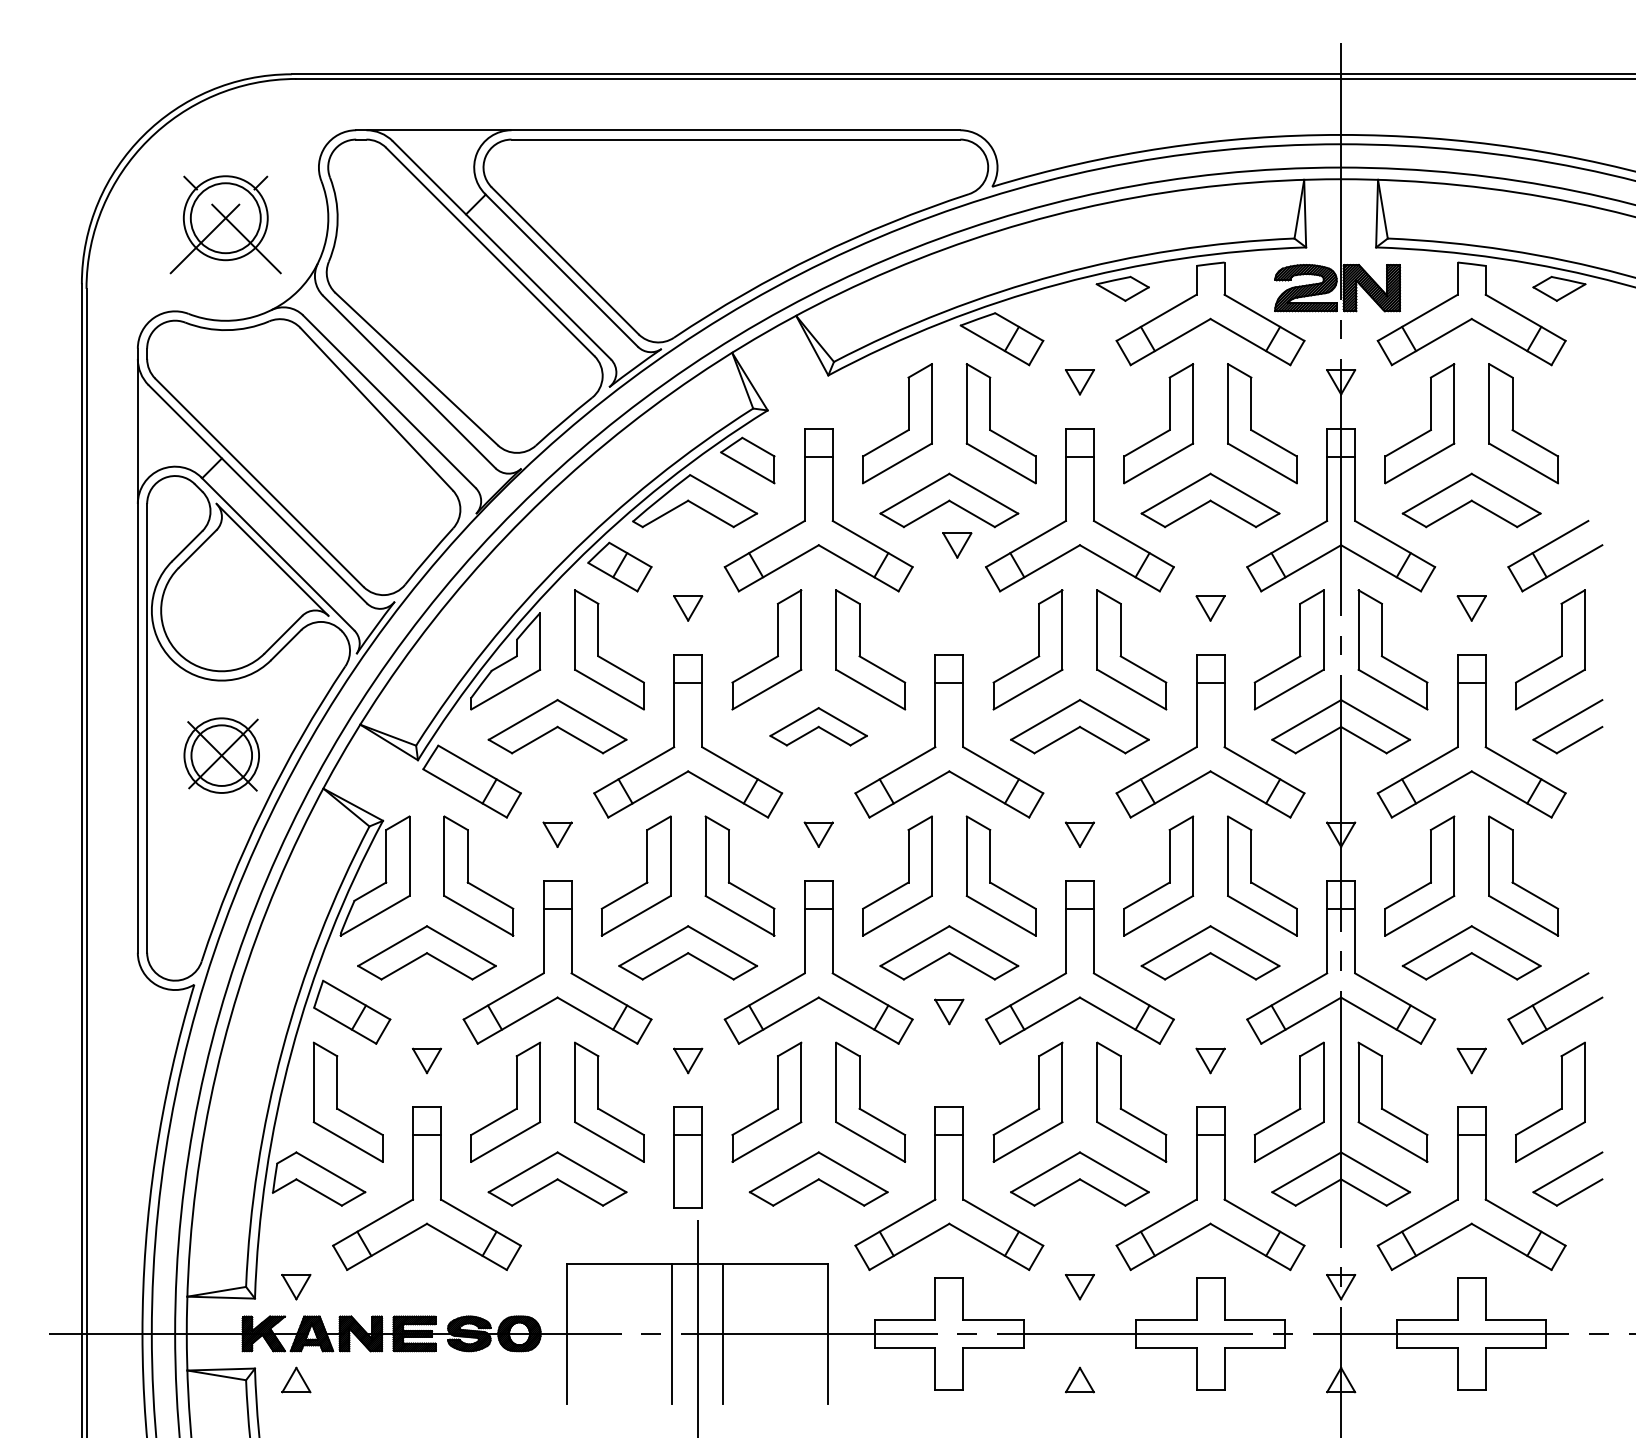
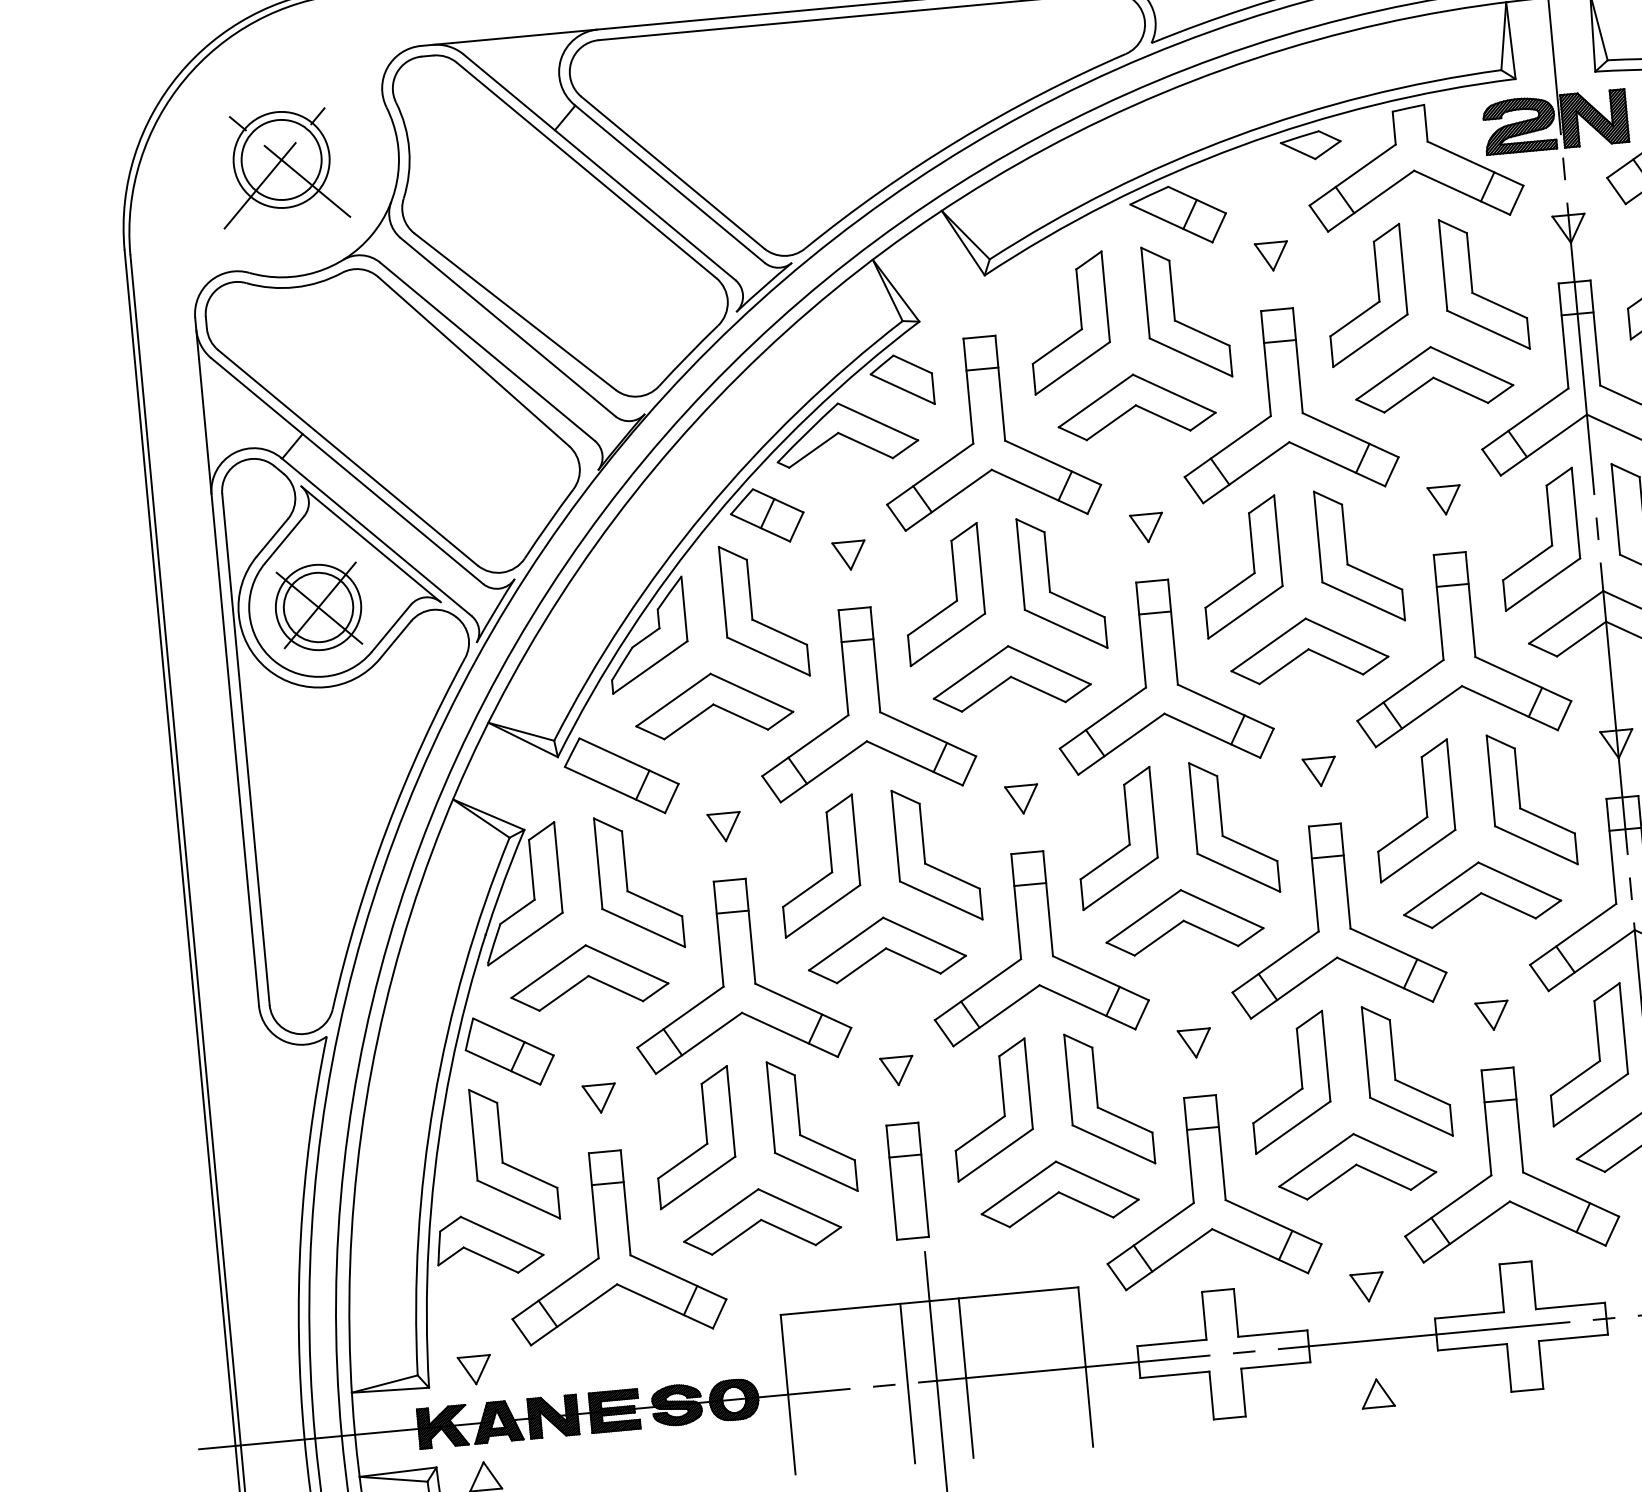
part: (957, 545) -> (1147, 528), moved
part: (818, 726) -> (1010, 676), size x1.43
part: (221, 755) -> (318, 607), moved
part: (949, 1011) -> (1195, 1043), moved

